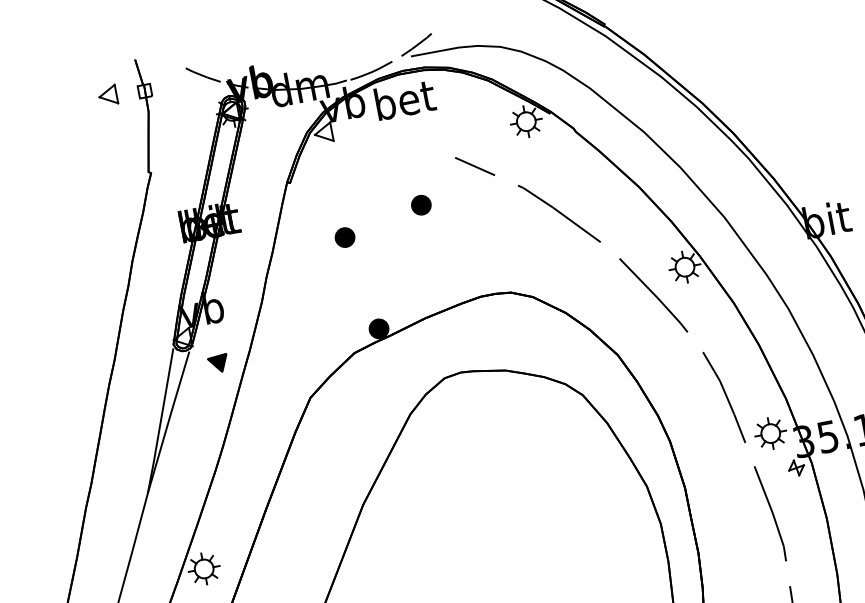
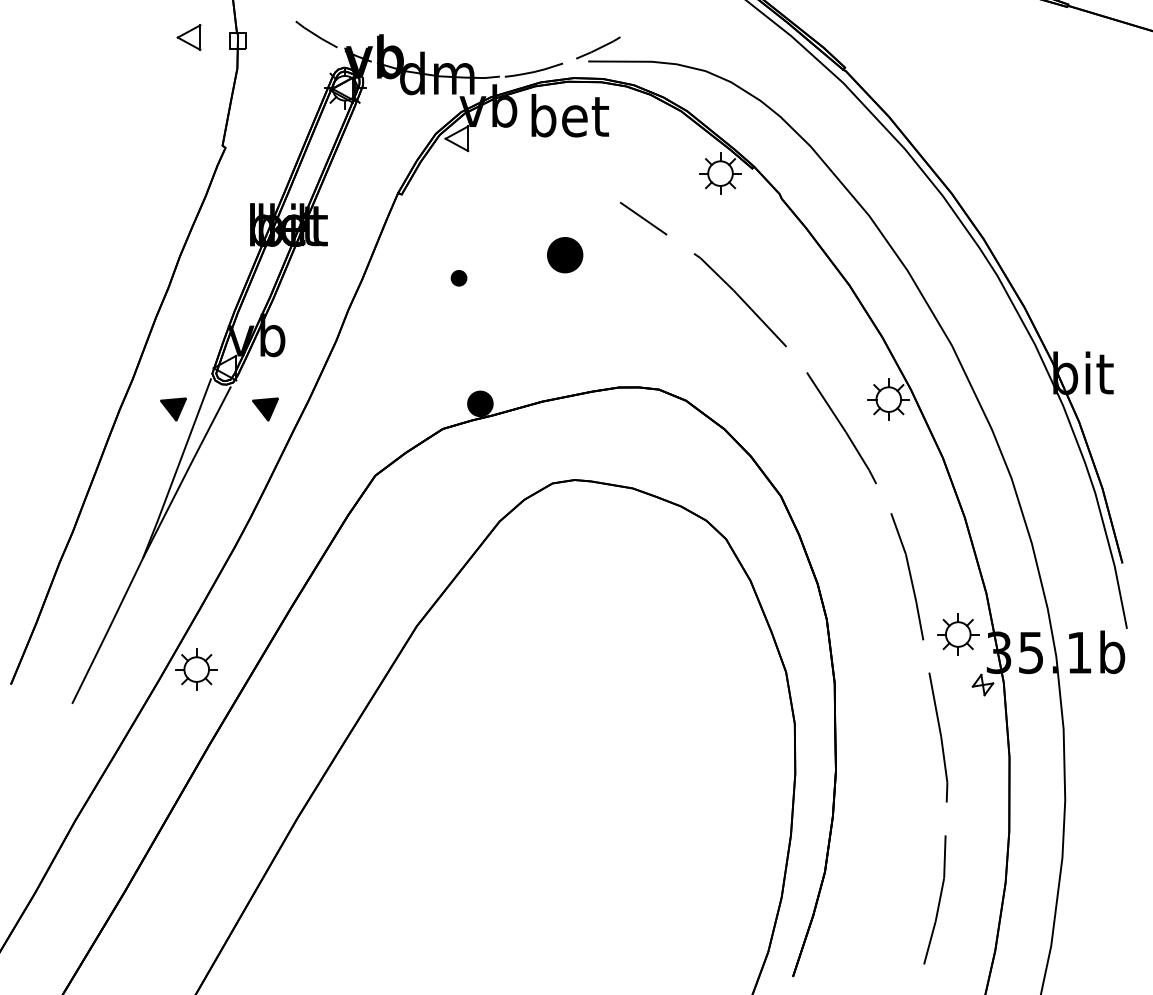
part: (420, 205) -> (564, 255), size x1.4
part: (344, 237) -> (458, 278), size x0.6
part: (149, 377) -> (173, 409), added

